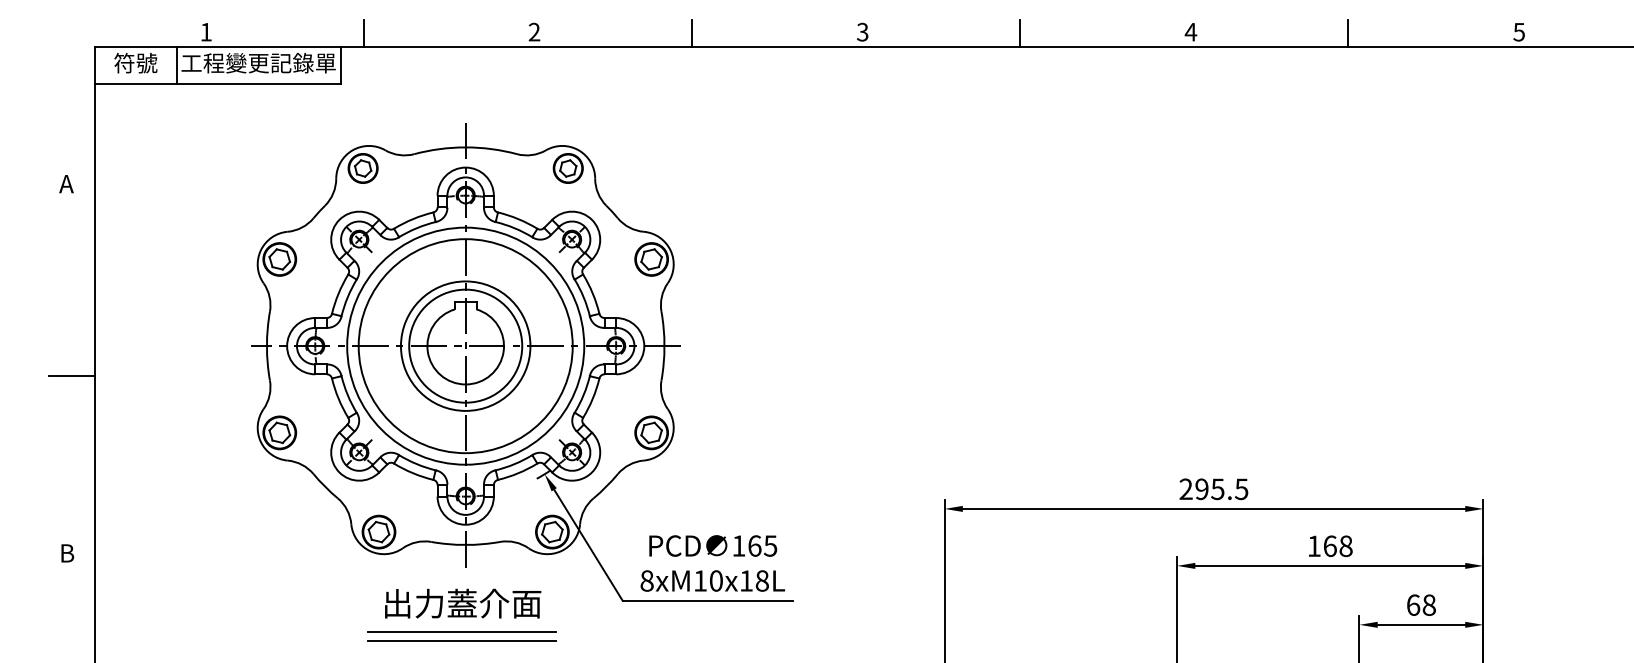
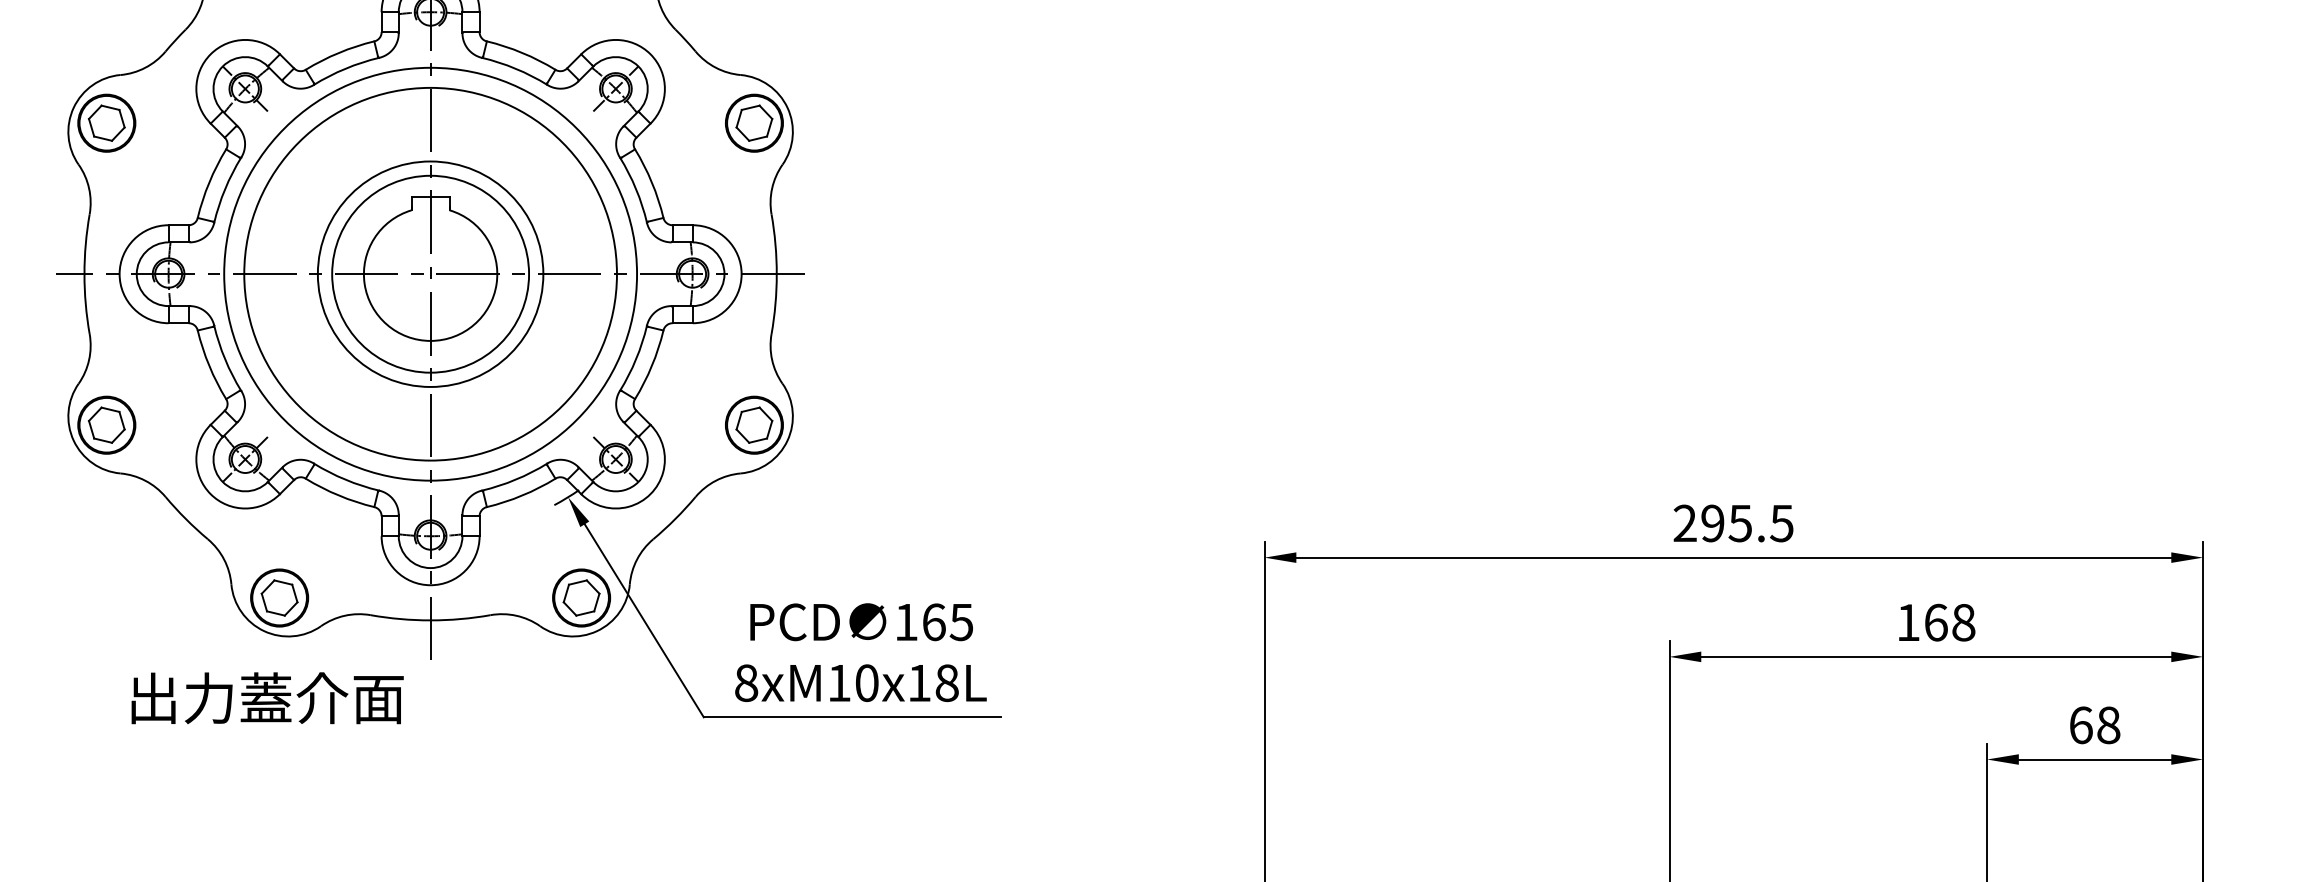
text: (463, 603) -> (268, 697), moved
line: (461, 631) -> (423, 771), removed
line: (461, 640) -> (423, 786), removed

